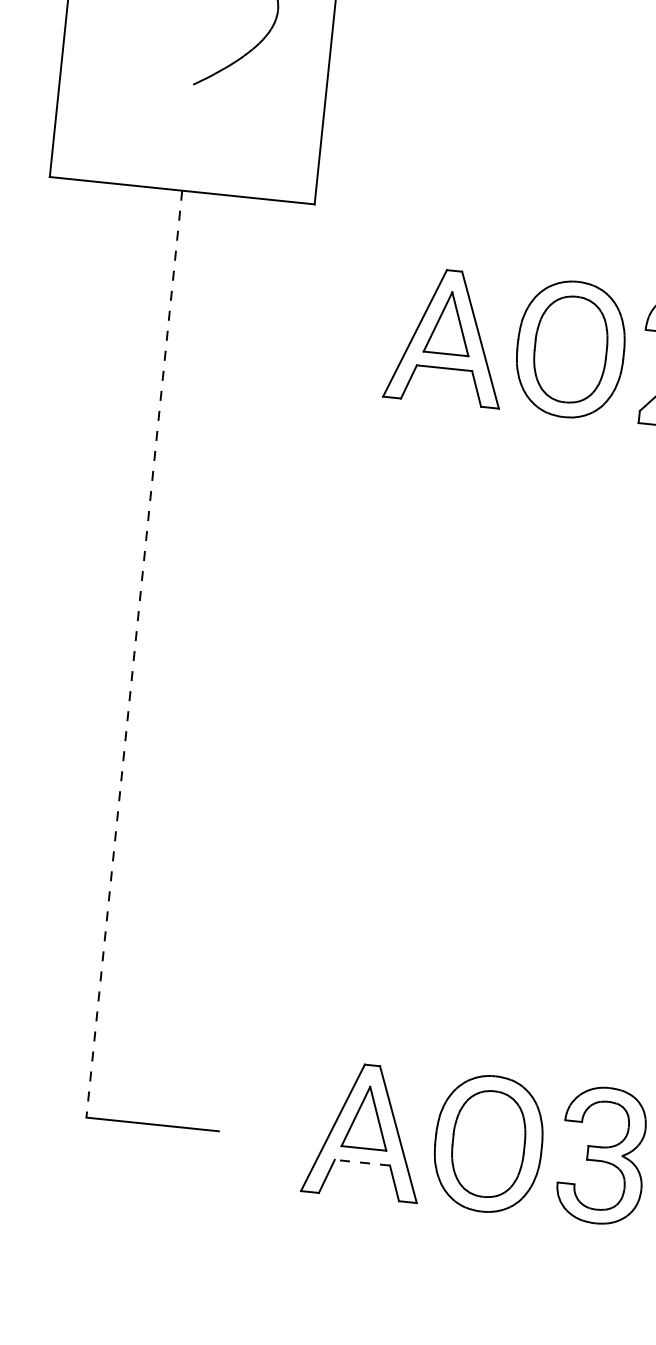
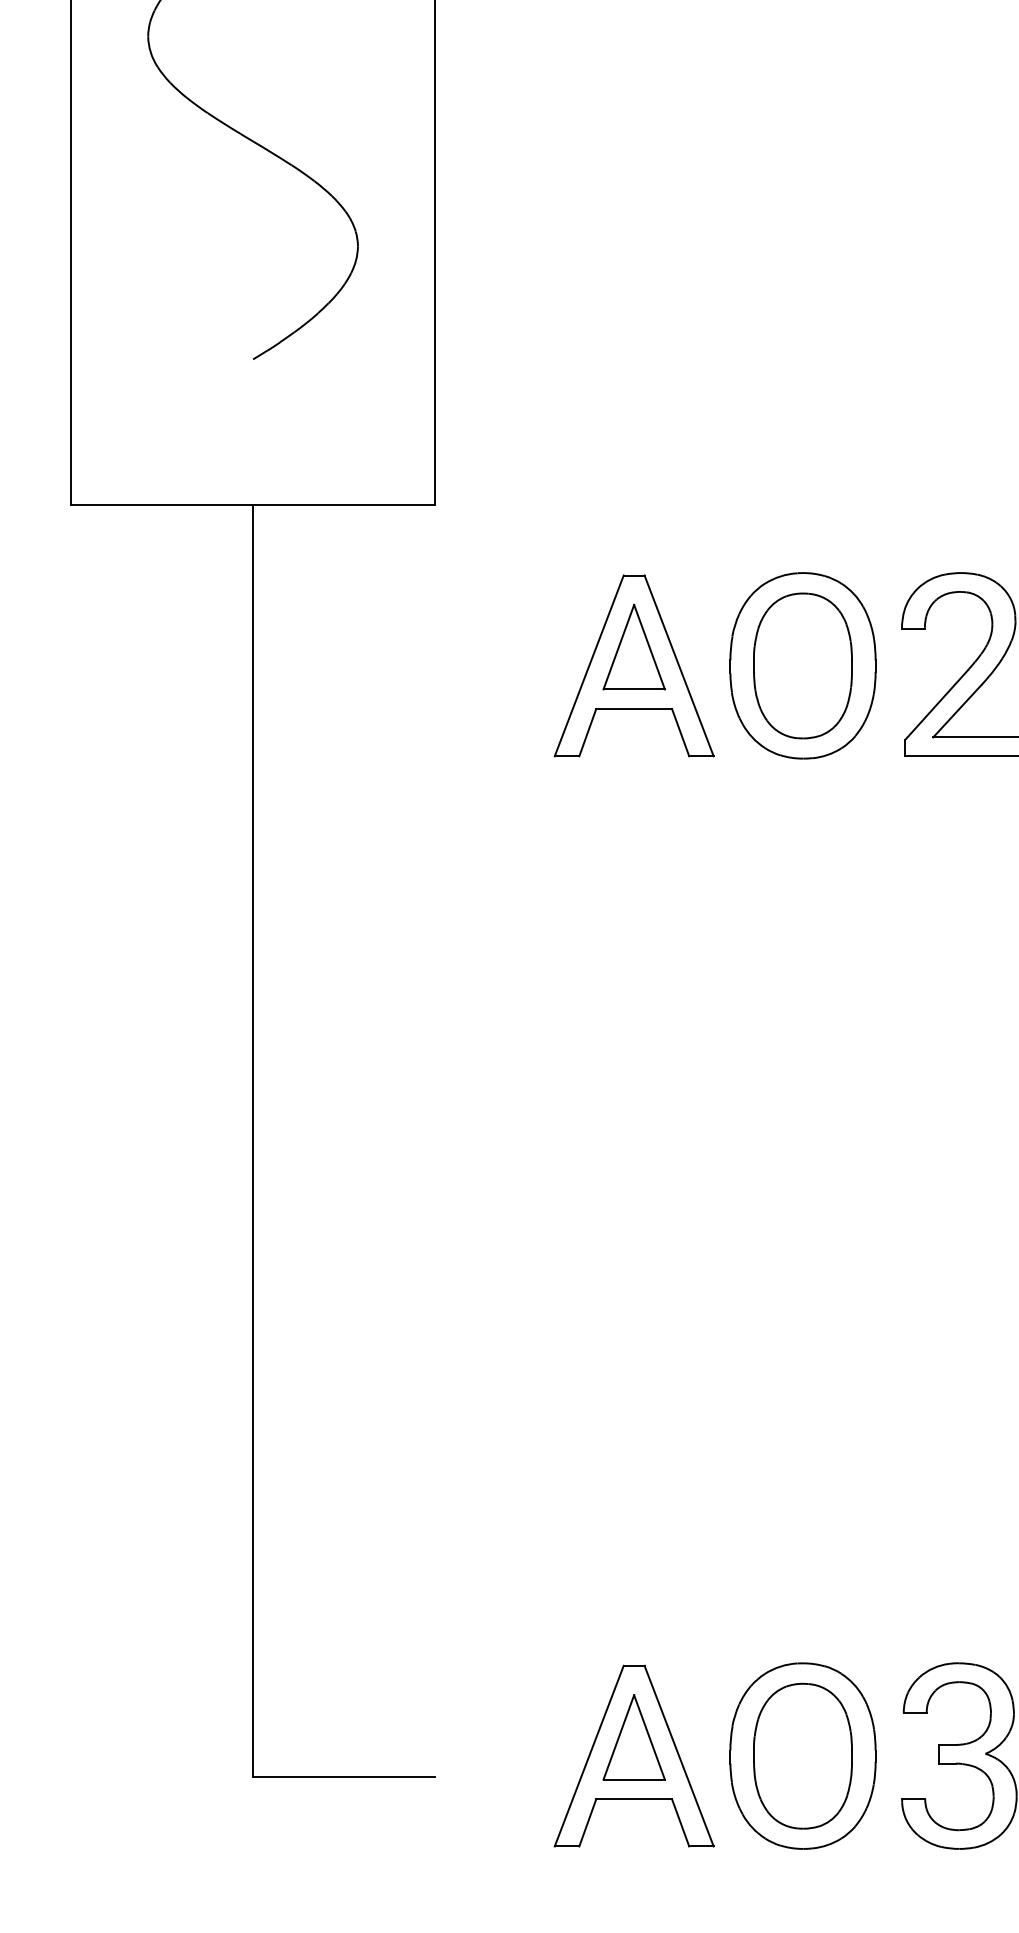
line: (134, 653) -> (253, 1140), dashed -> solid
line: (362, 1162) -> (634, 1799), dashed -> solid

